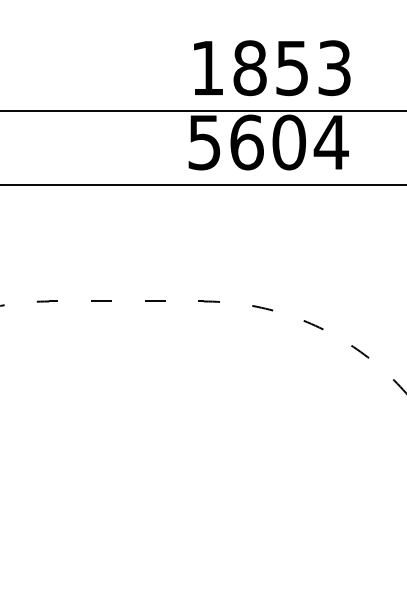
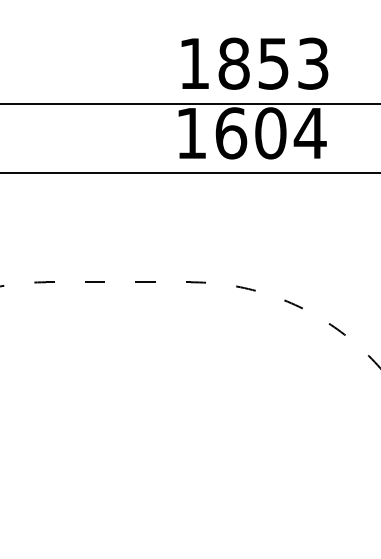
text: (203, 142) -> (190, 133), 5604 -> 1604

